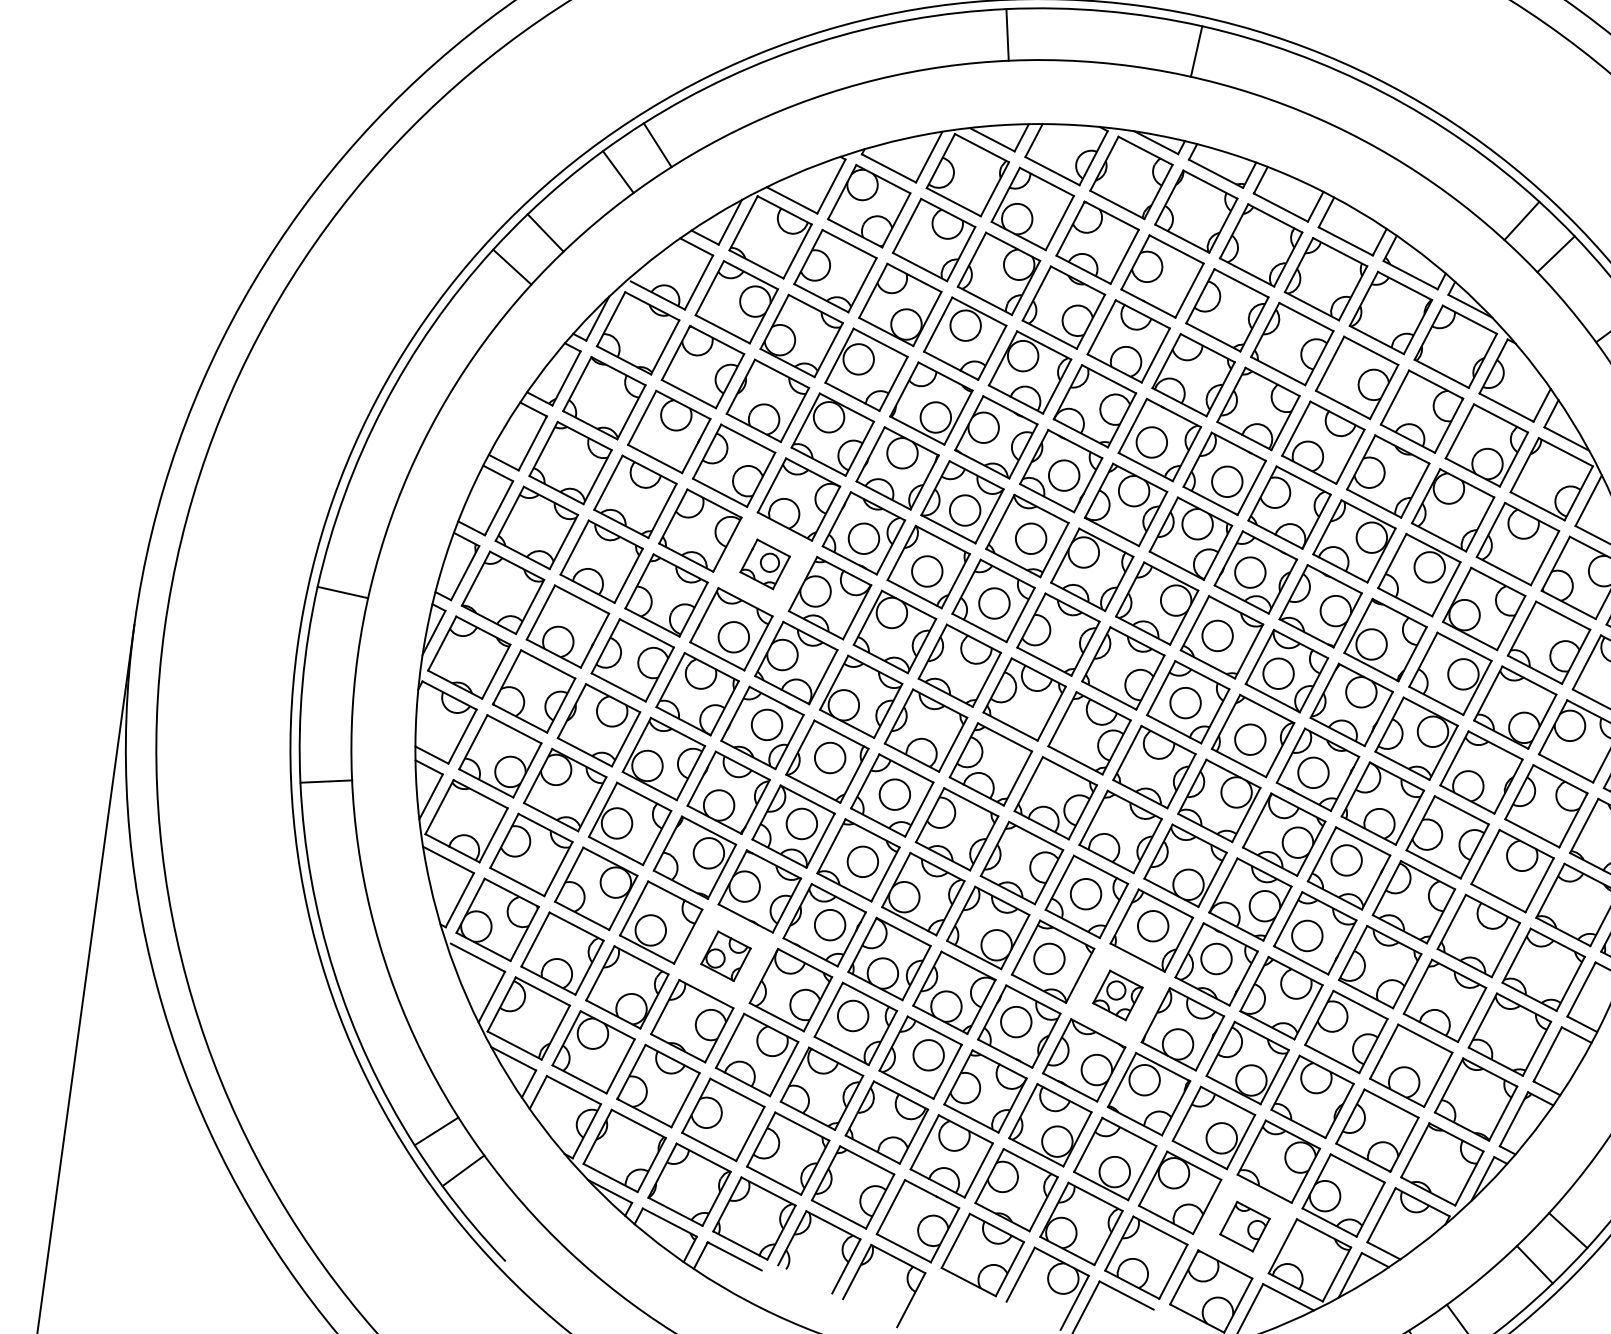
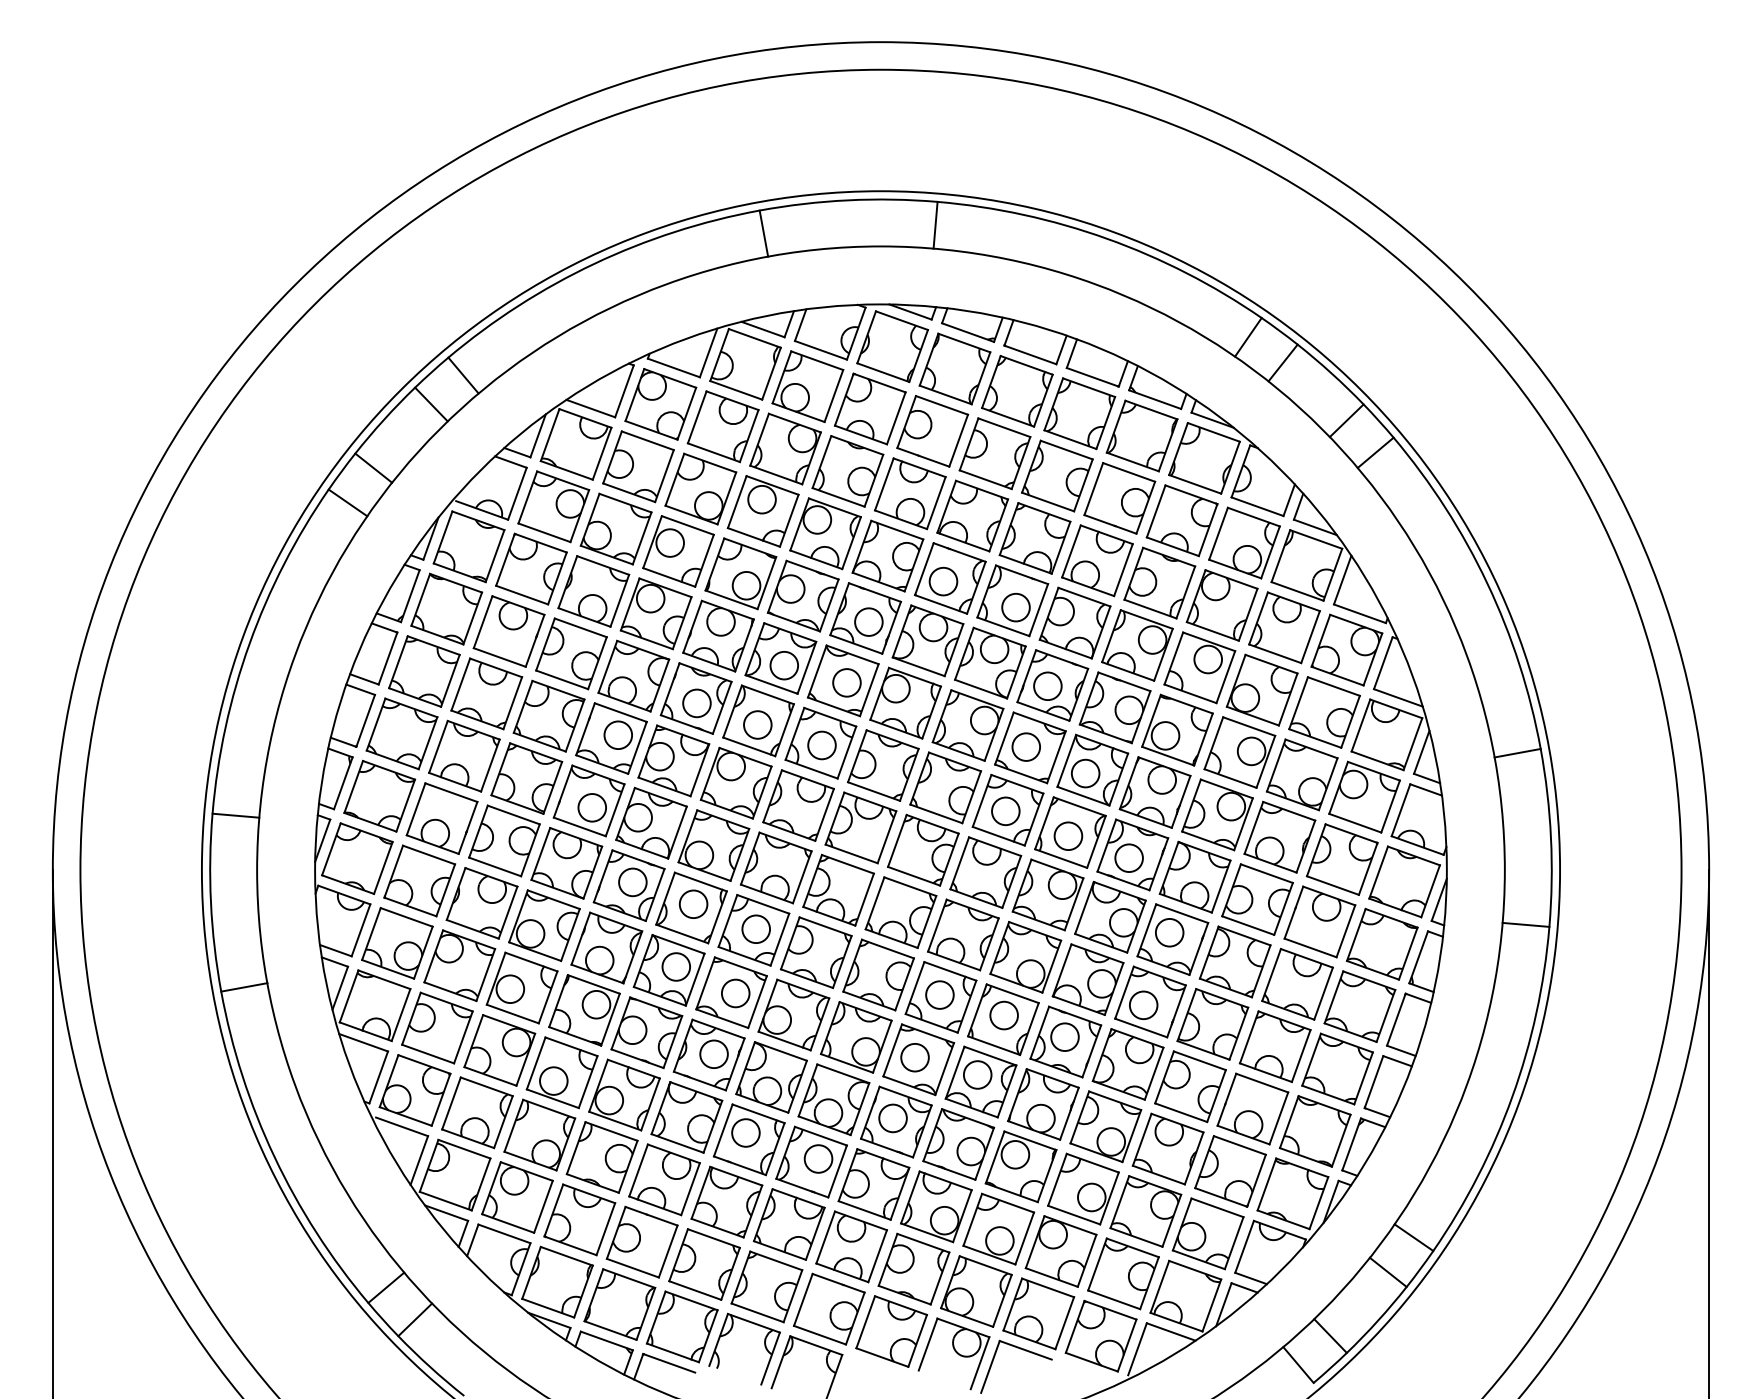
part: (765, 564) -> (611, 738), size x1.67
part: (726, 955) -> (624, 1094), size x1.67
part: (1117, 994) -> (980, 1081), size x1.67
part: (1245, 1226) -> (1123, 1273), size x1.67

